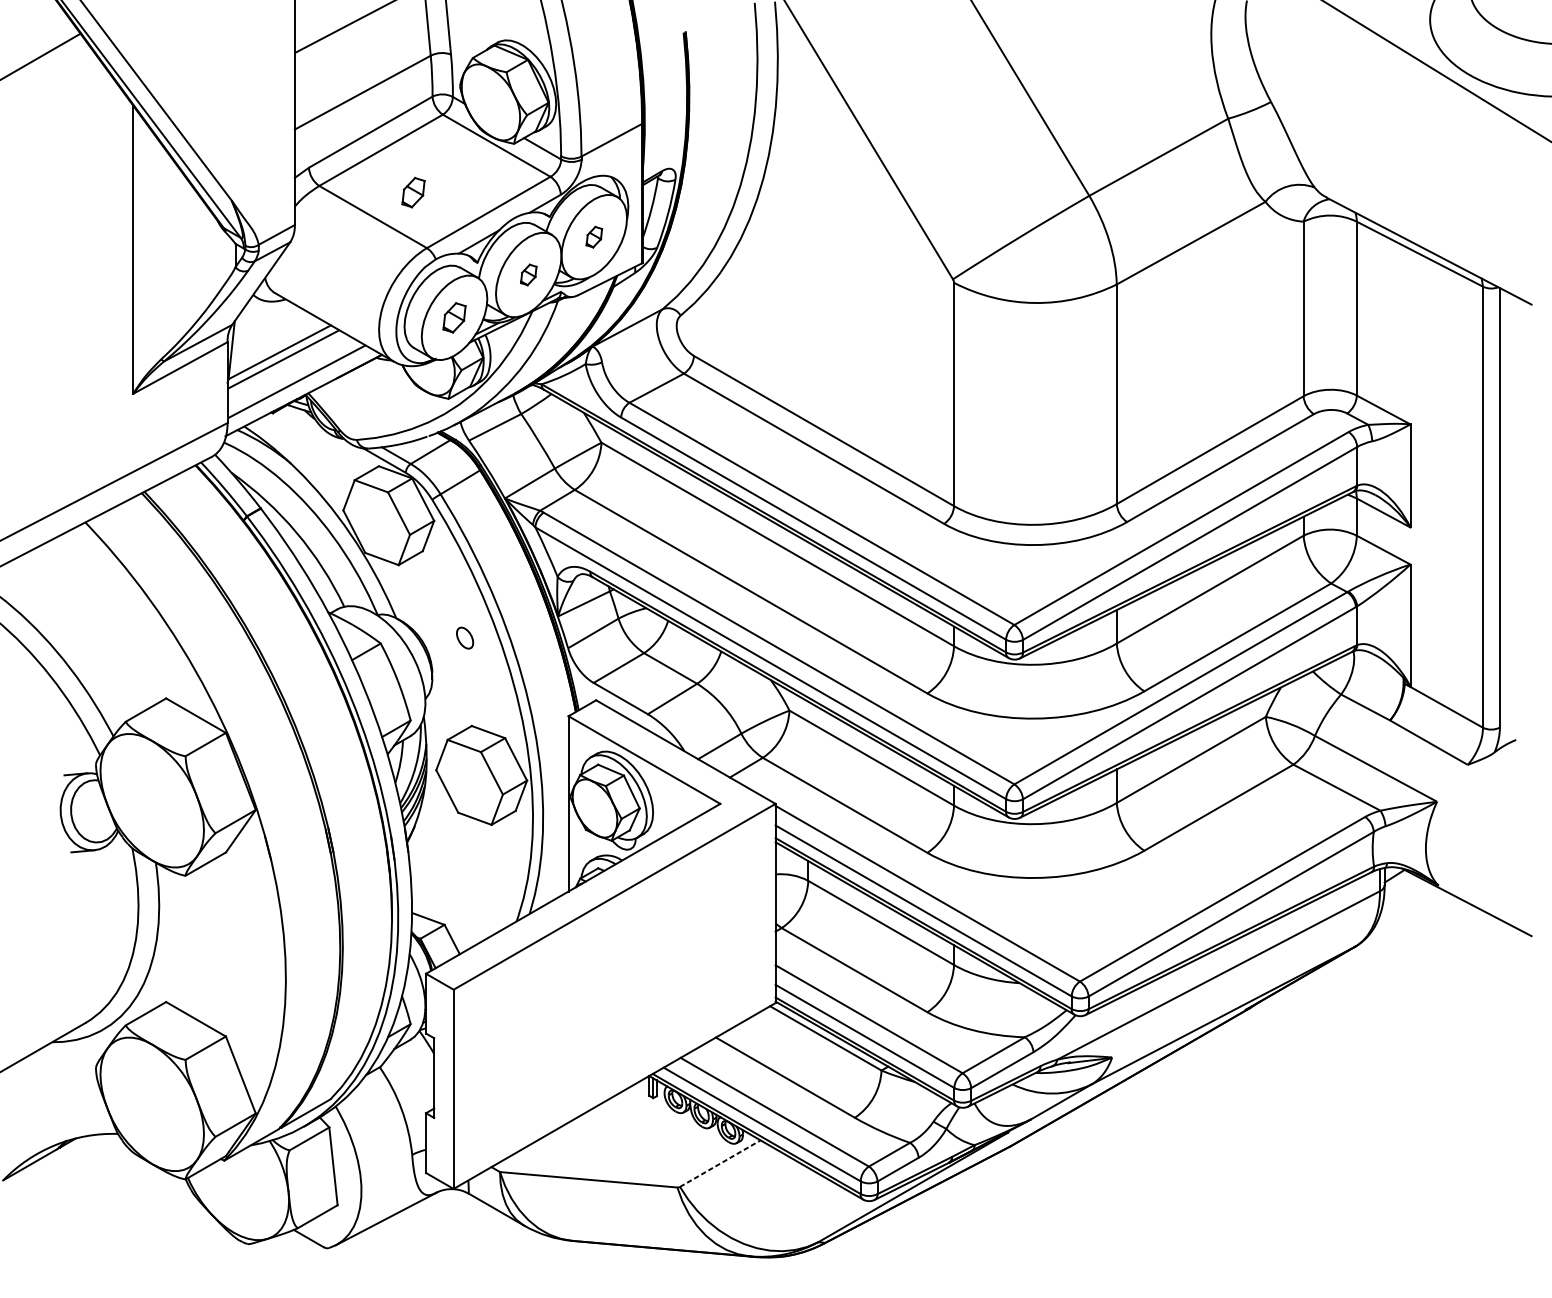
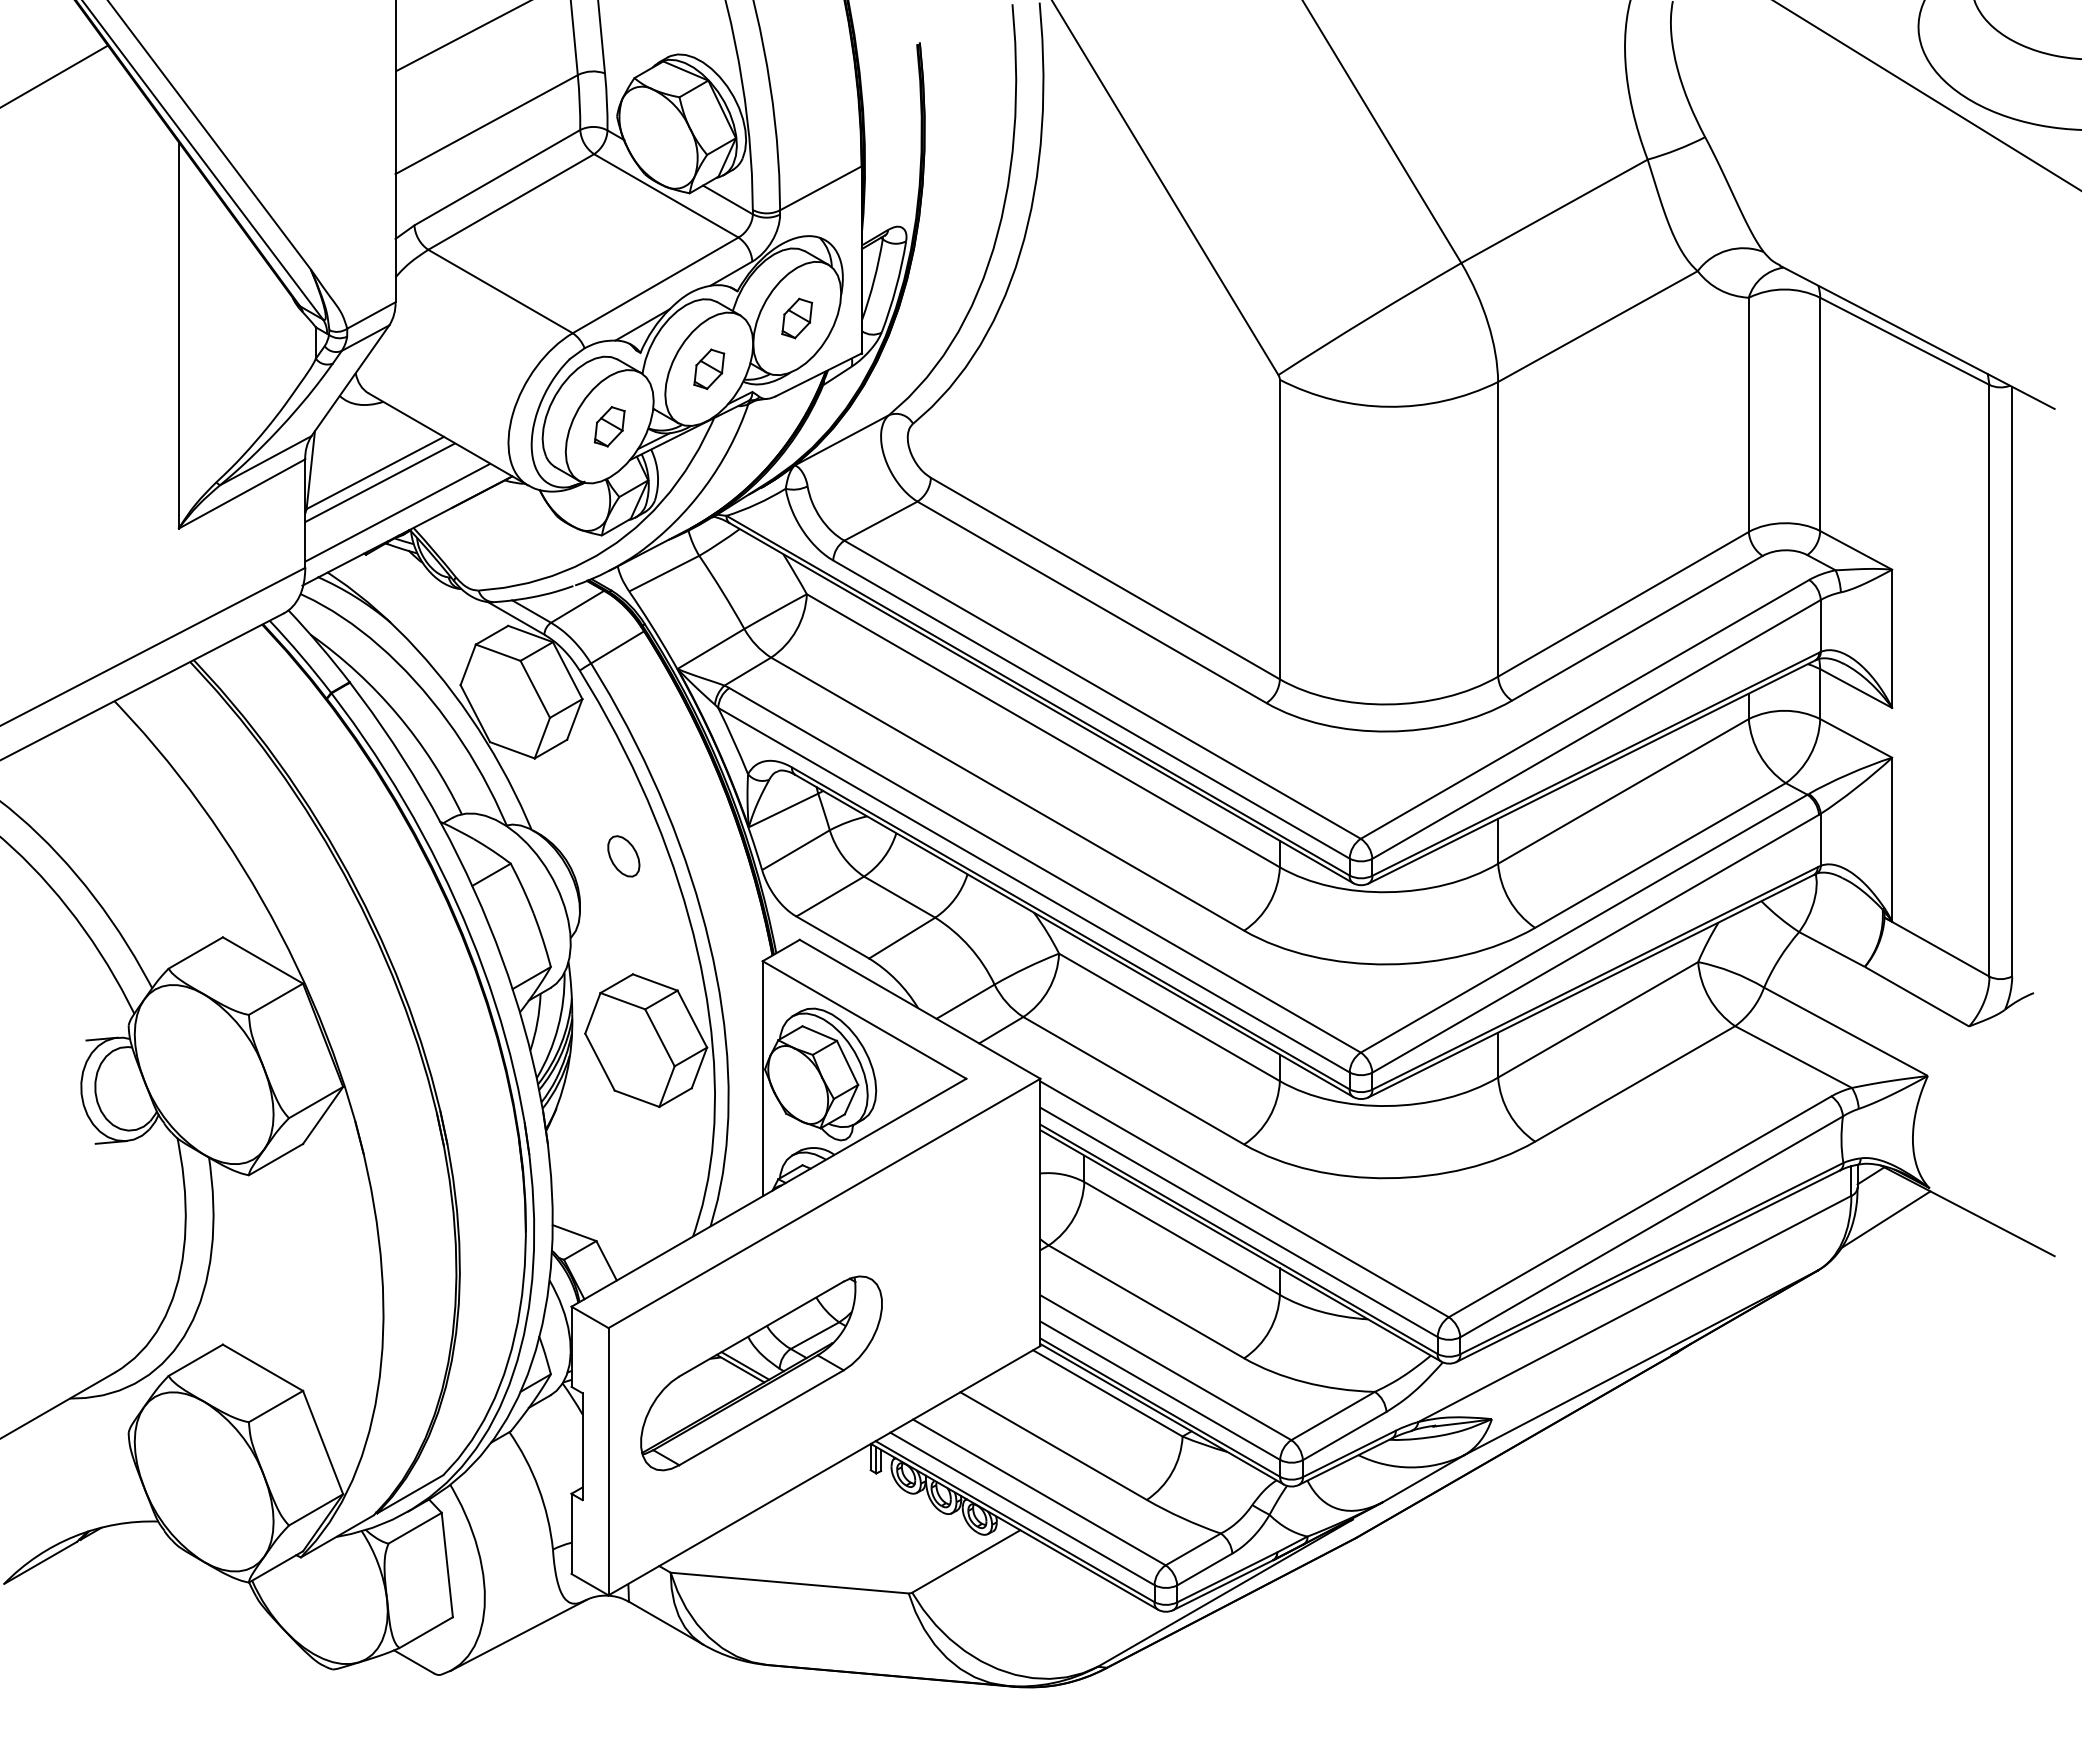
part: (413, 192) -> (554, 258), removed
part: (594, 237) -> (797, 318), size x1.43
part: (528, 274) -> (709, 368), size x1.43
part: (464, 638) -> (623, 856), size x1.43
line: (1405, 908) -> (1885, 1219), added
part: (567, 1023) -> (761, 1373), added
line: (720, 1163) -> (966, 1561), dashed -> solid

